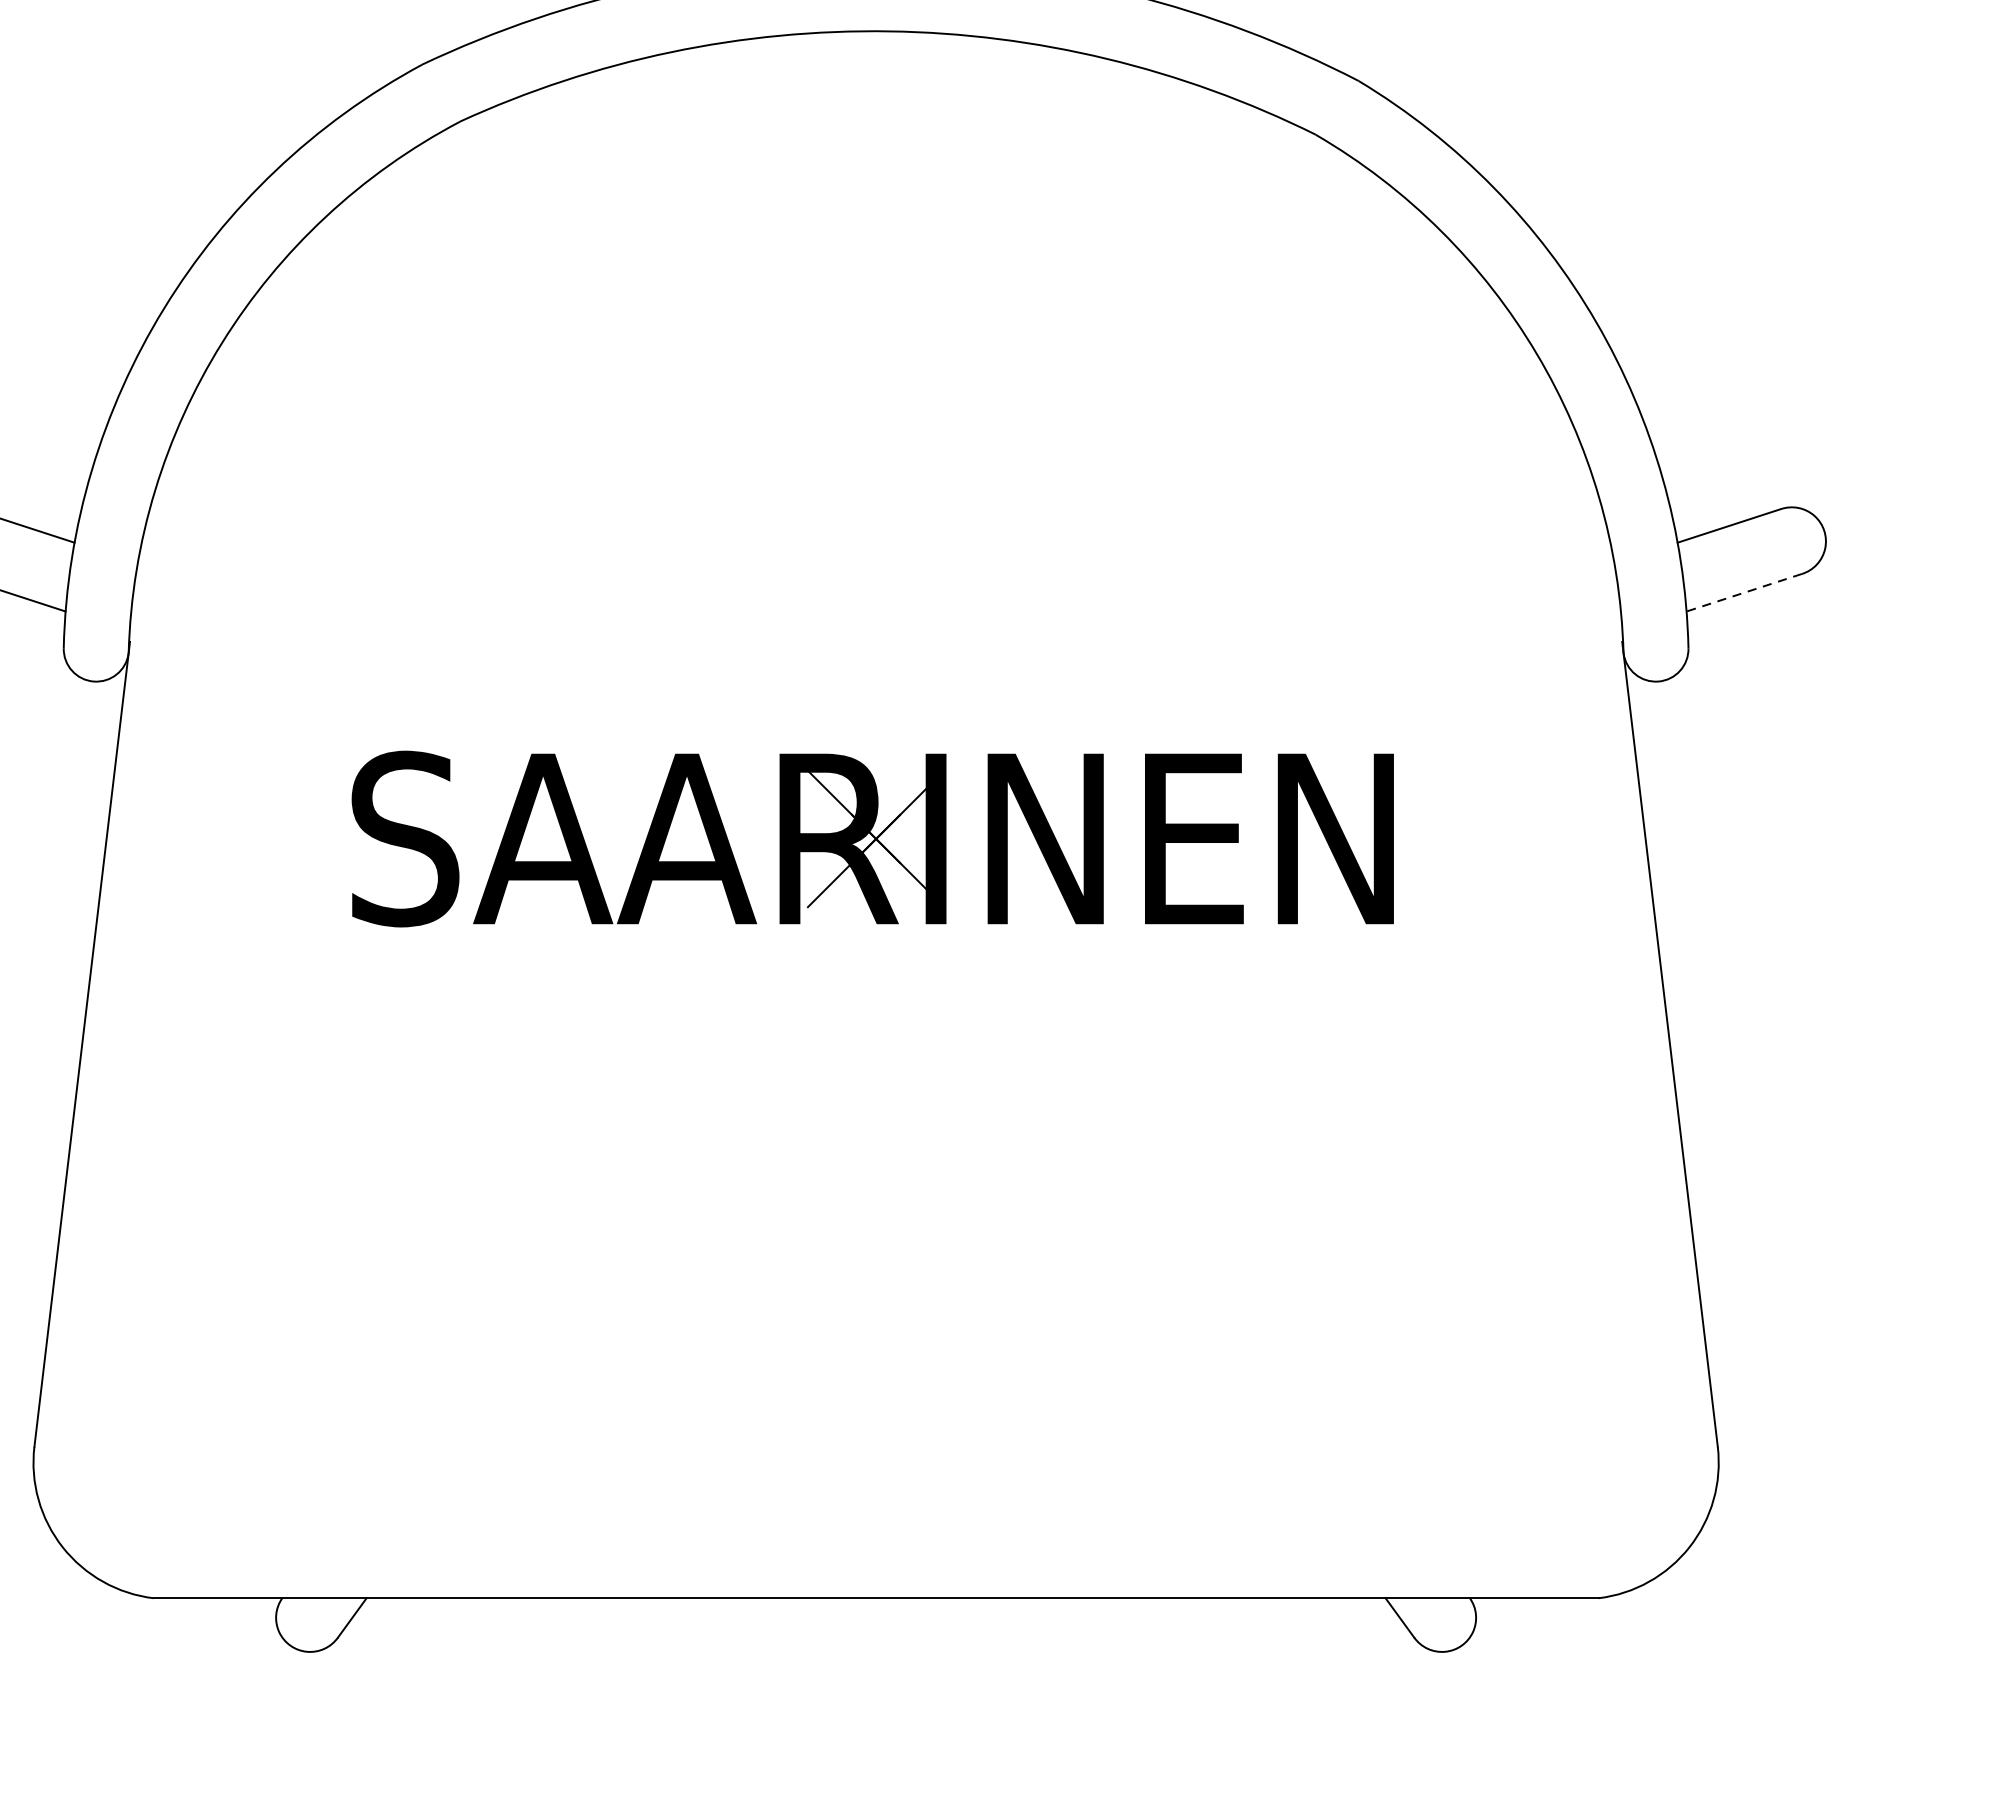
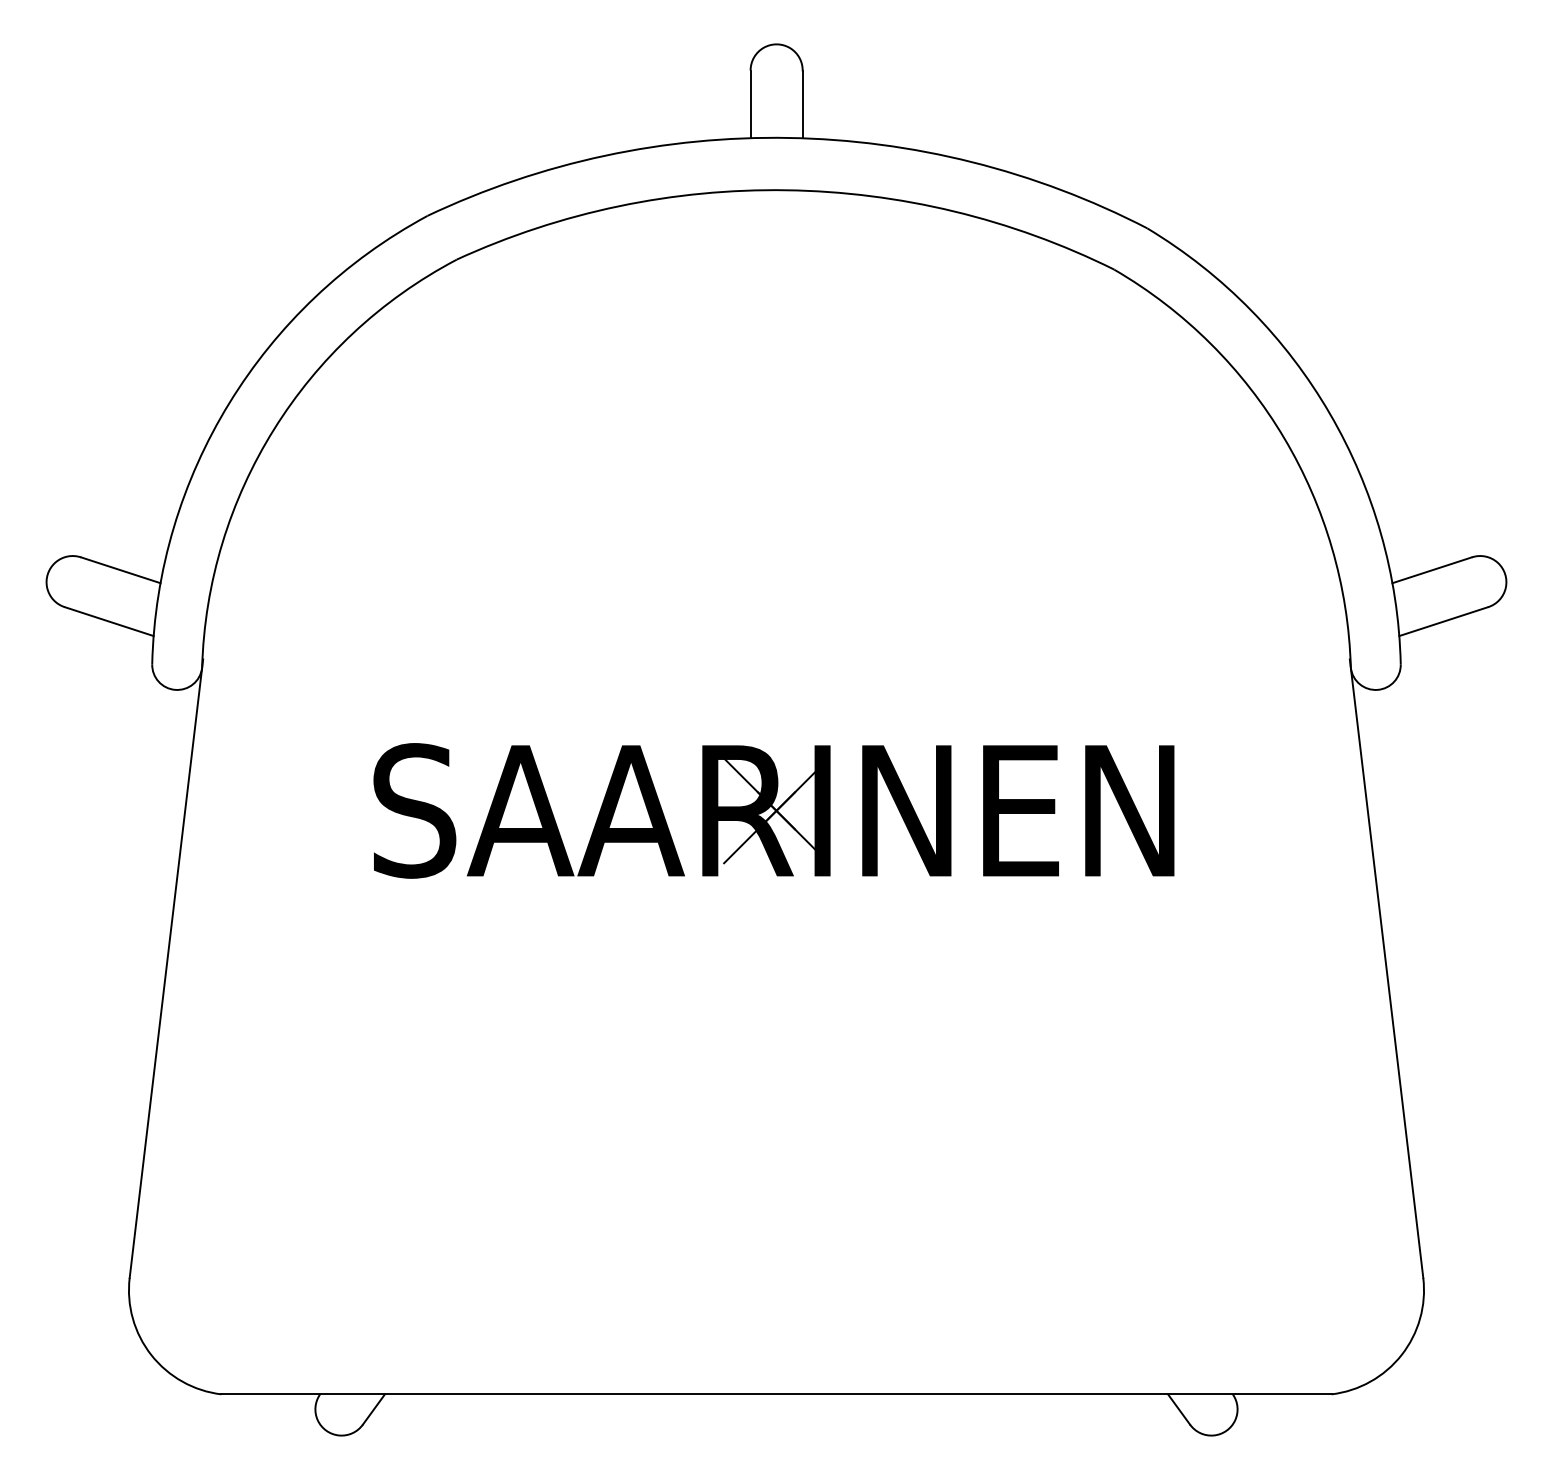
line: (1744, 592) -> (1443, 621), dashed -> solid

